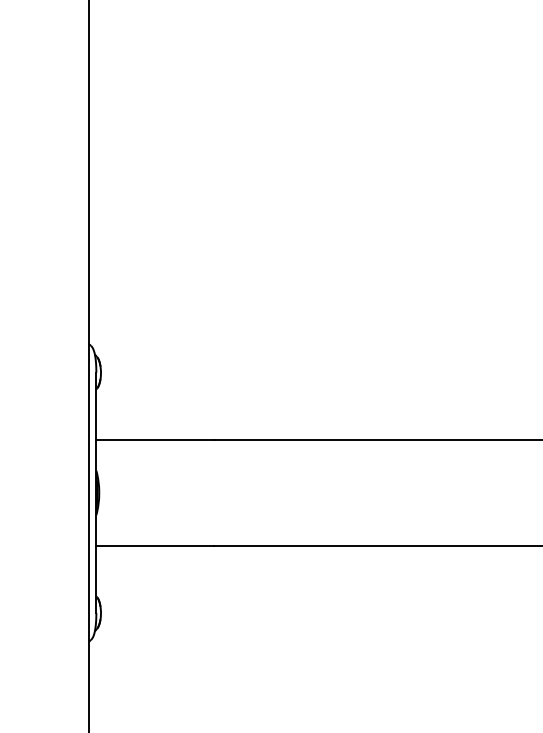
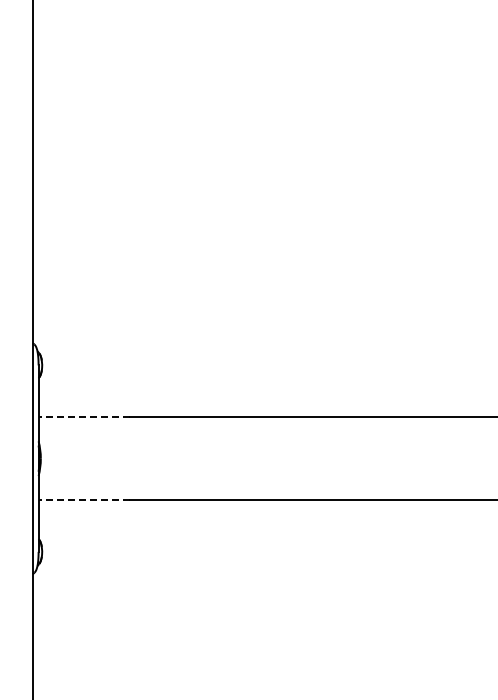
line: (155, 439) -> (84, 417), solid -> dashed
line: (155, 546) -> (84, 500), solid -> dashed

